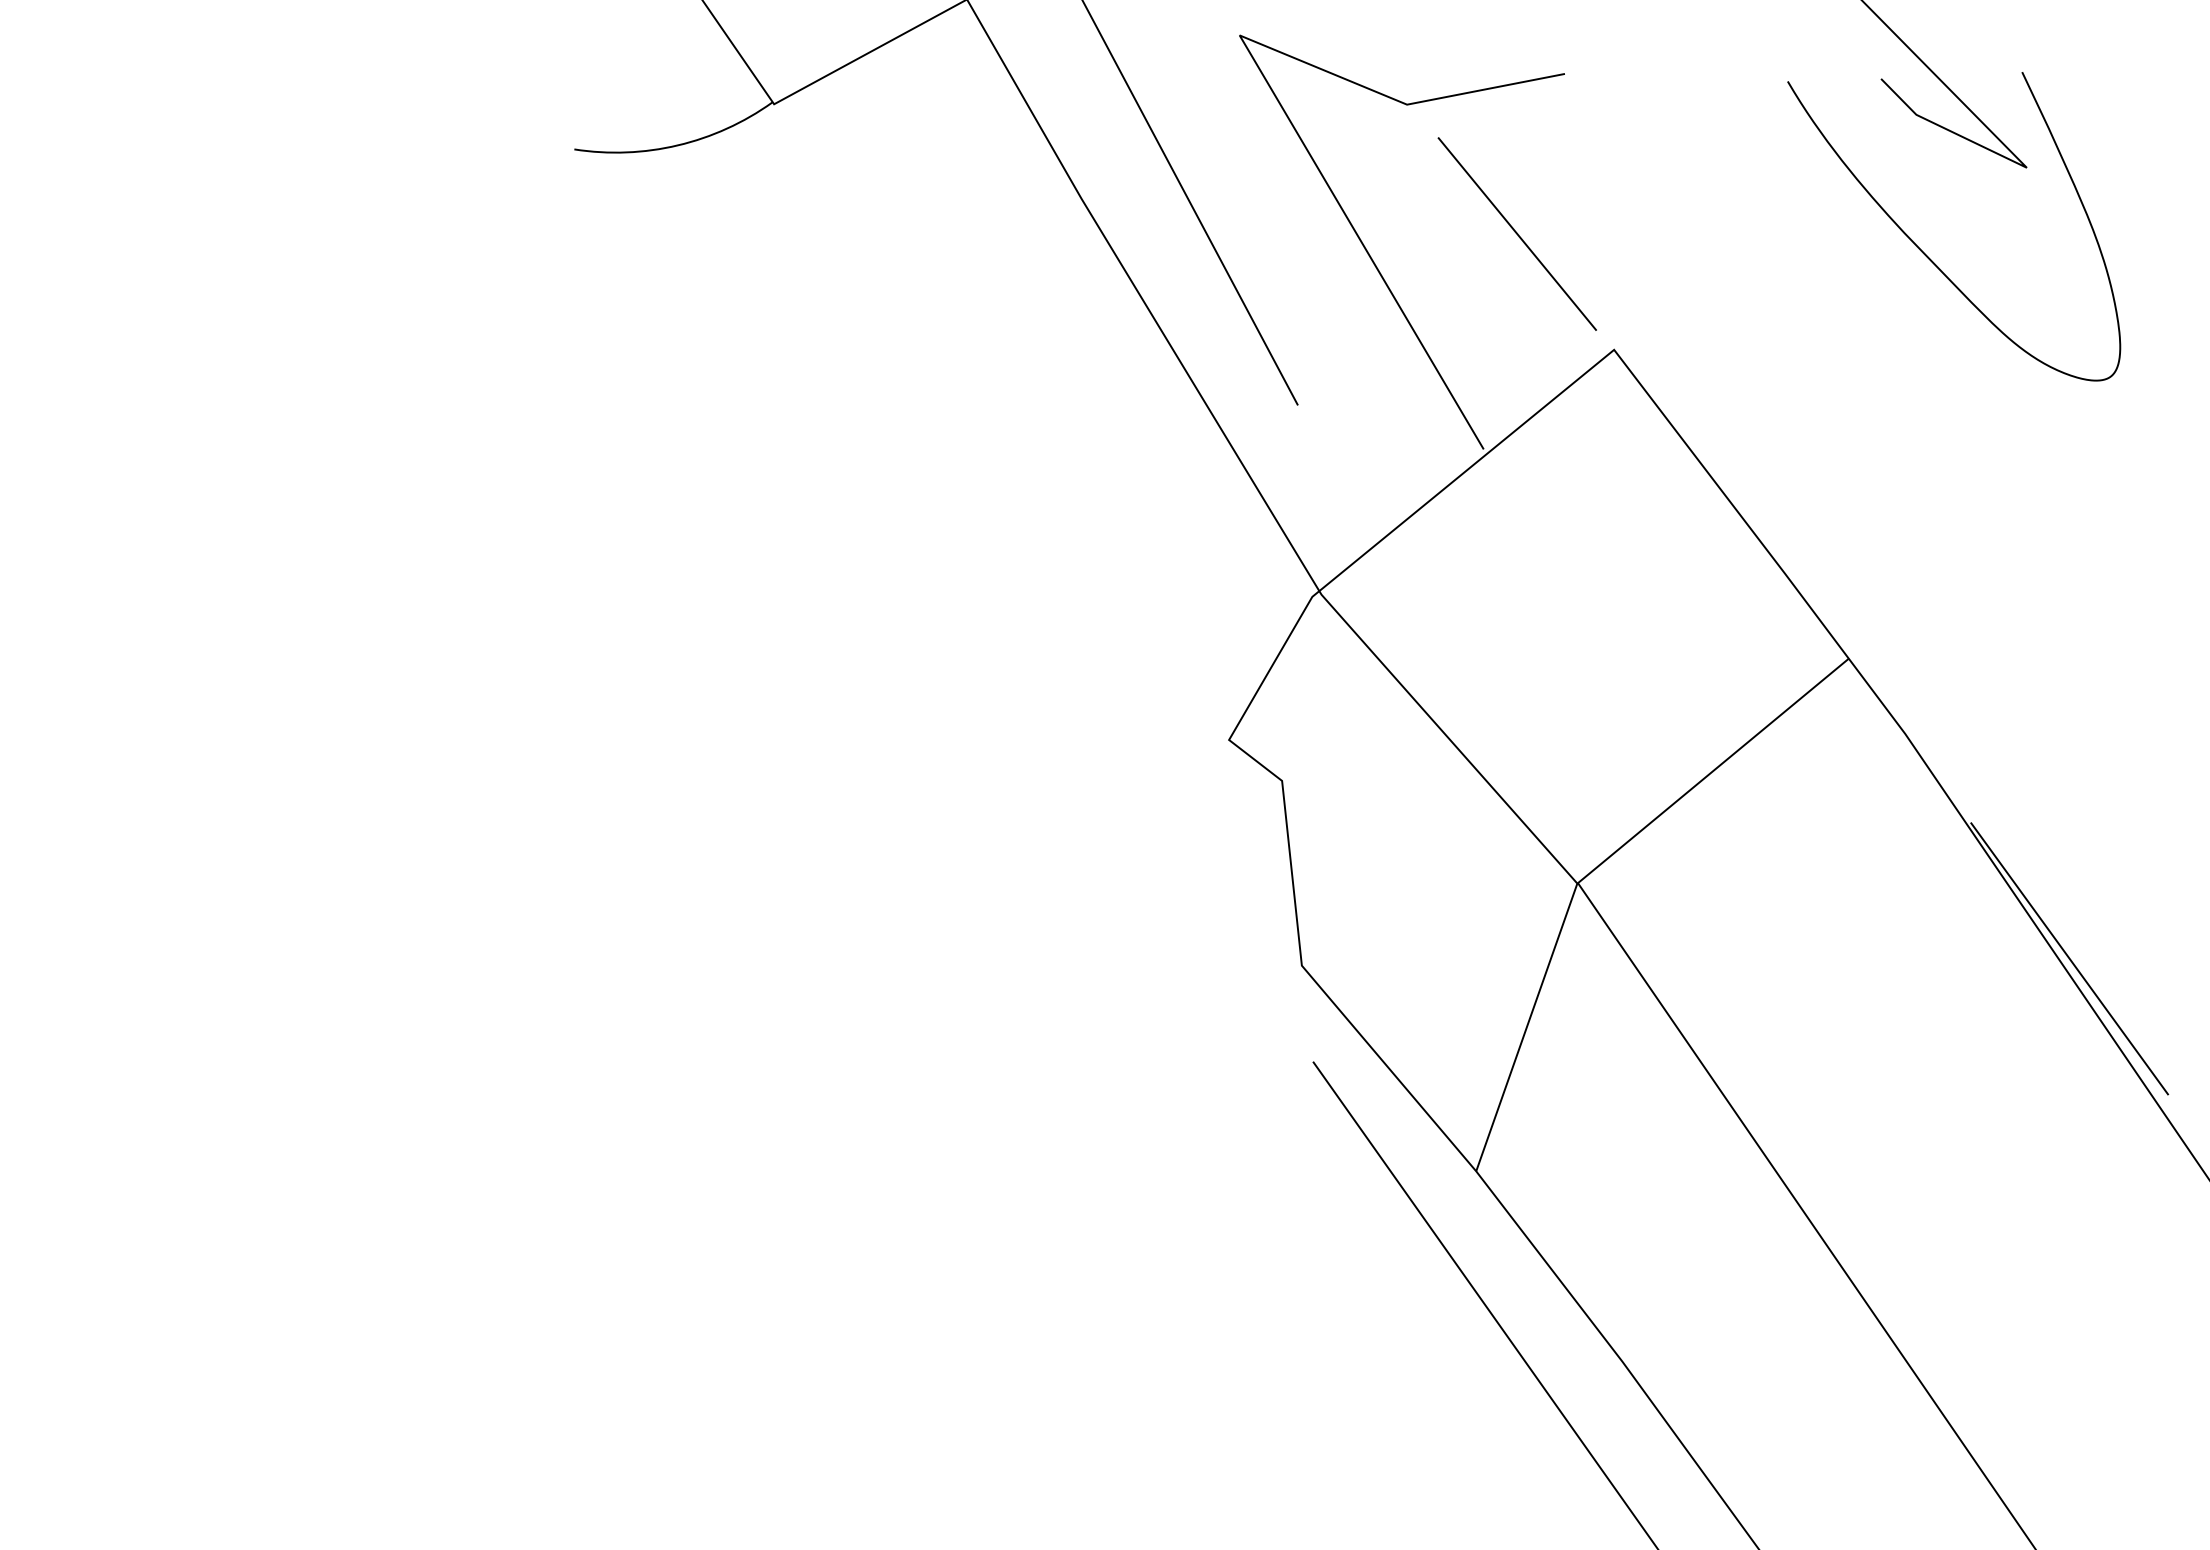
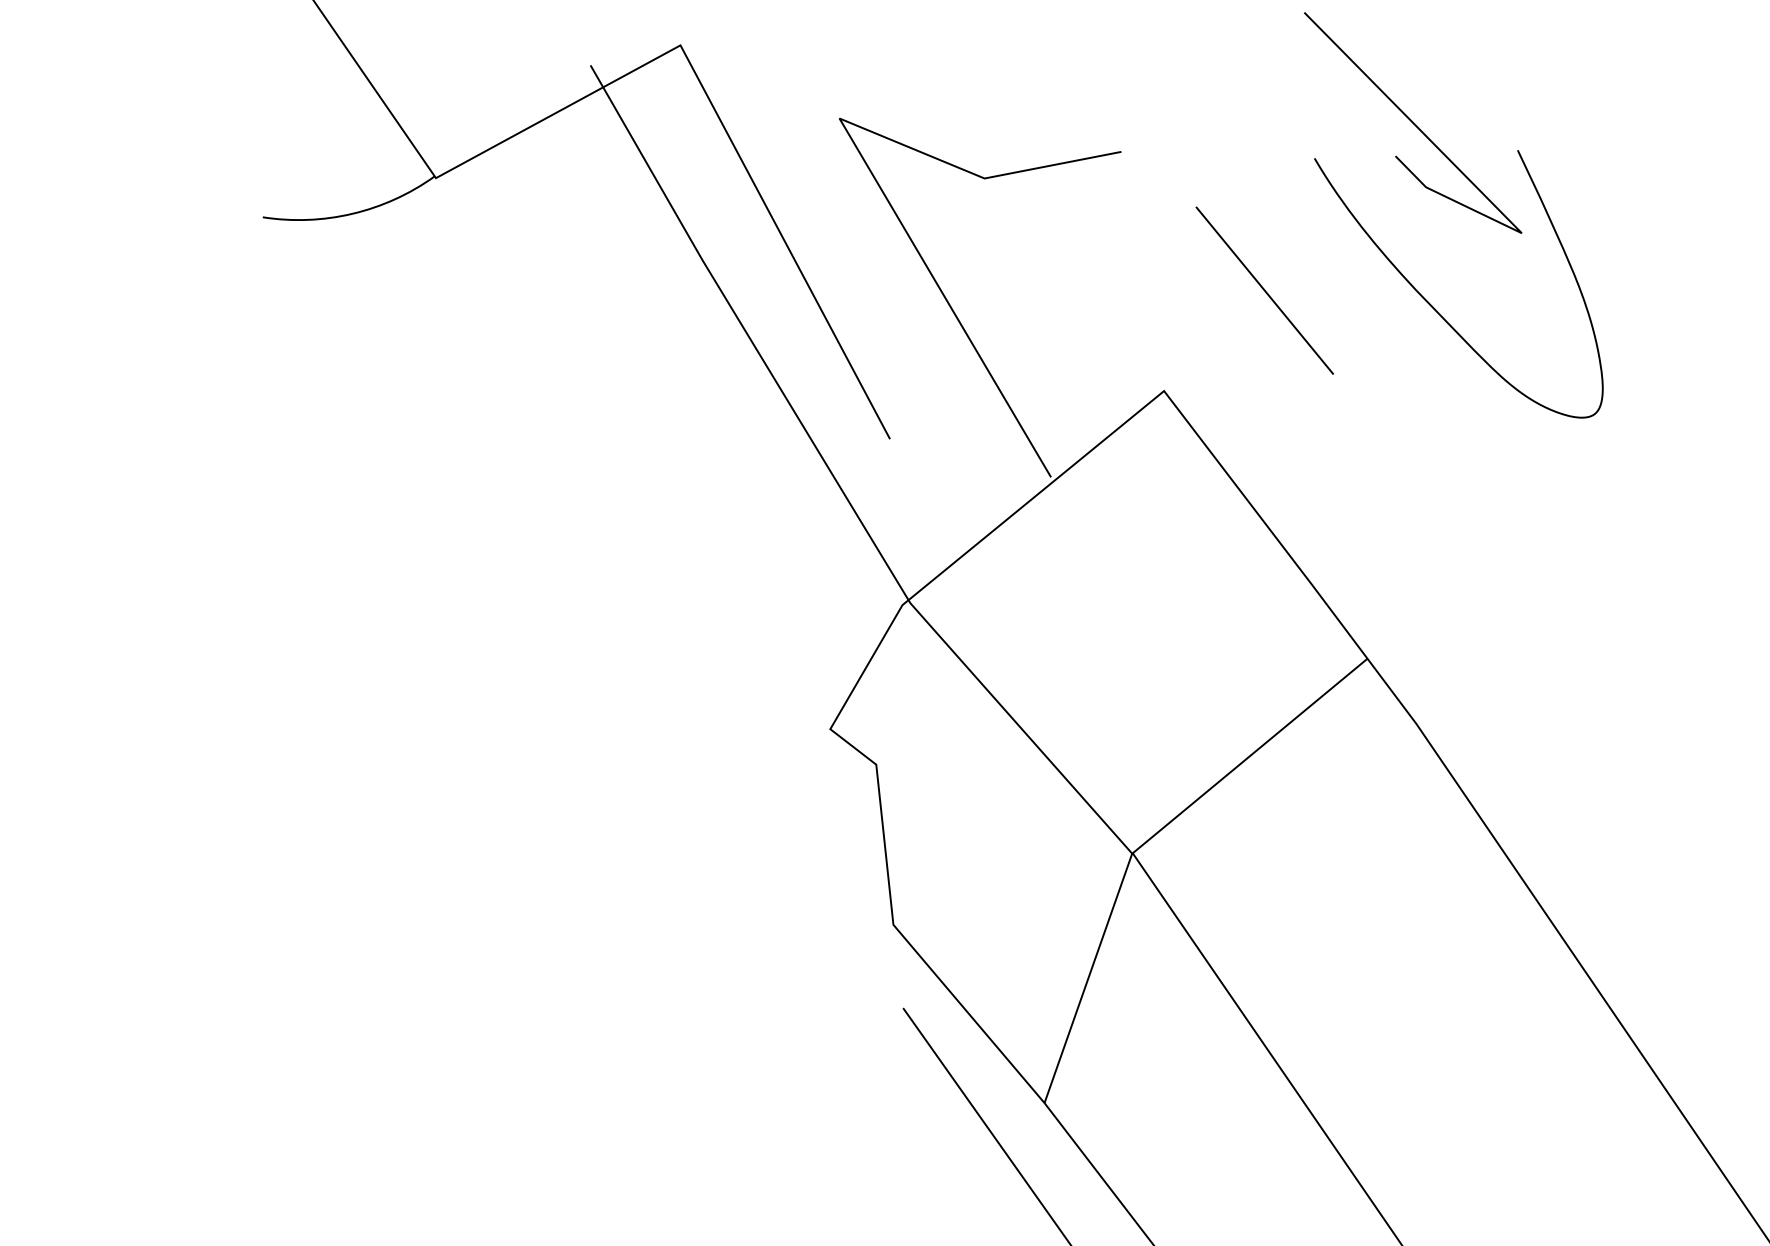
line: (1516, 233) -> (1264, 290), moved
line: (2069, 958) -> (1558, 918), removed

